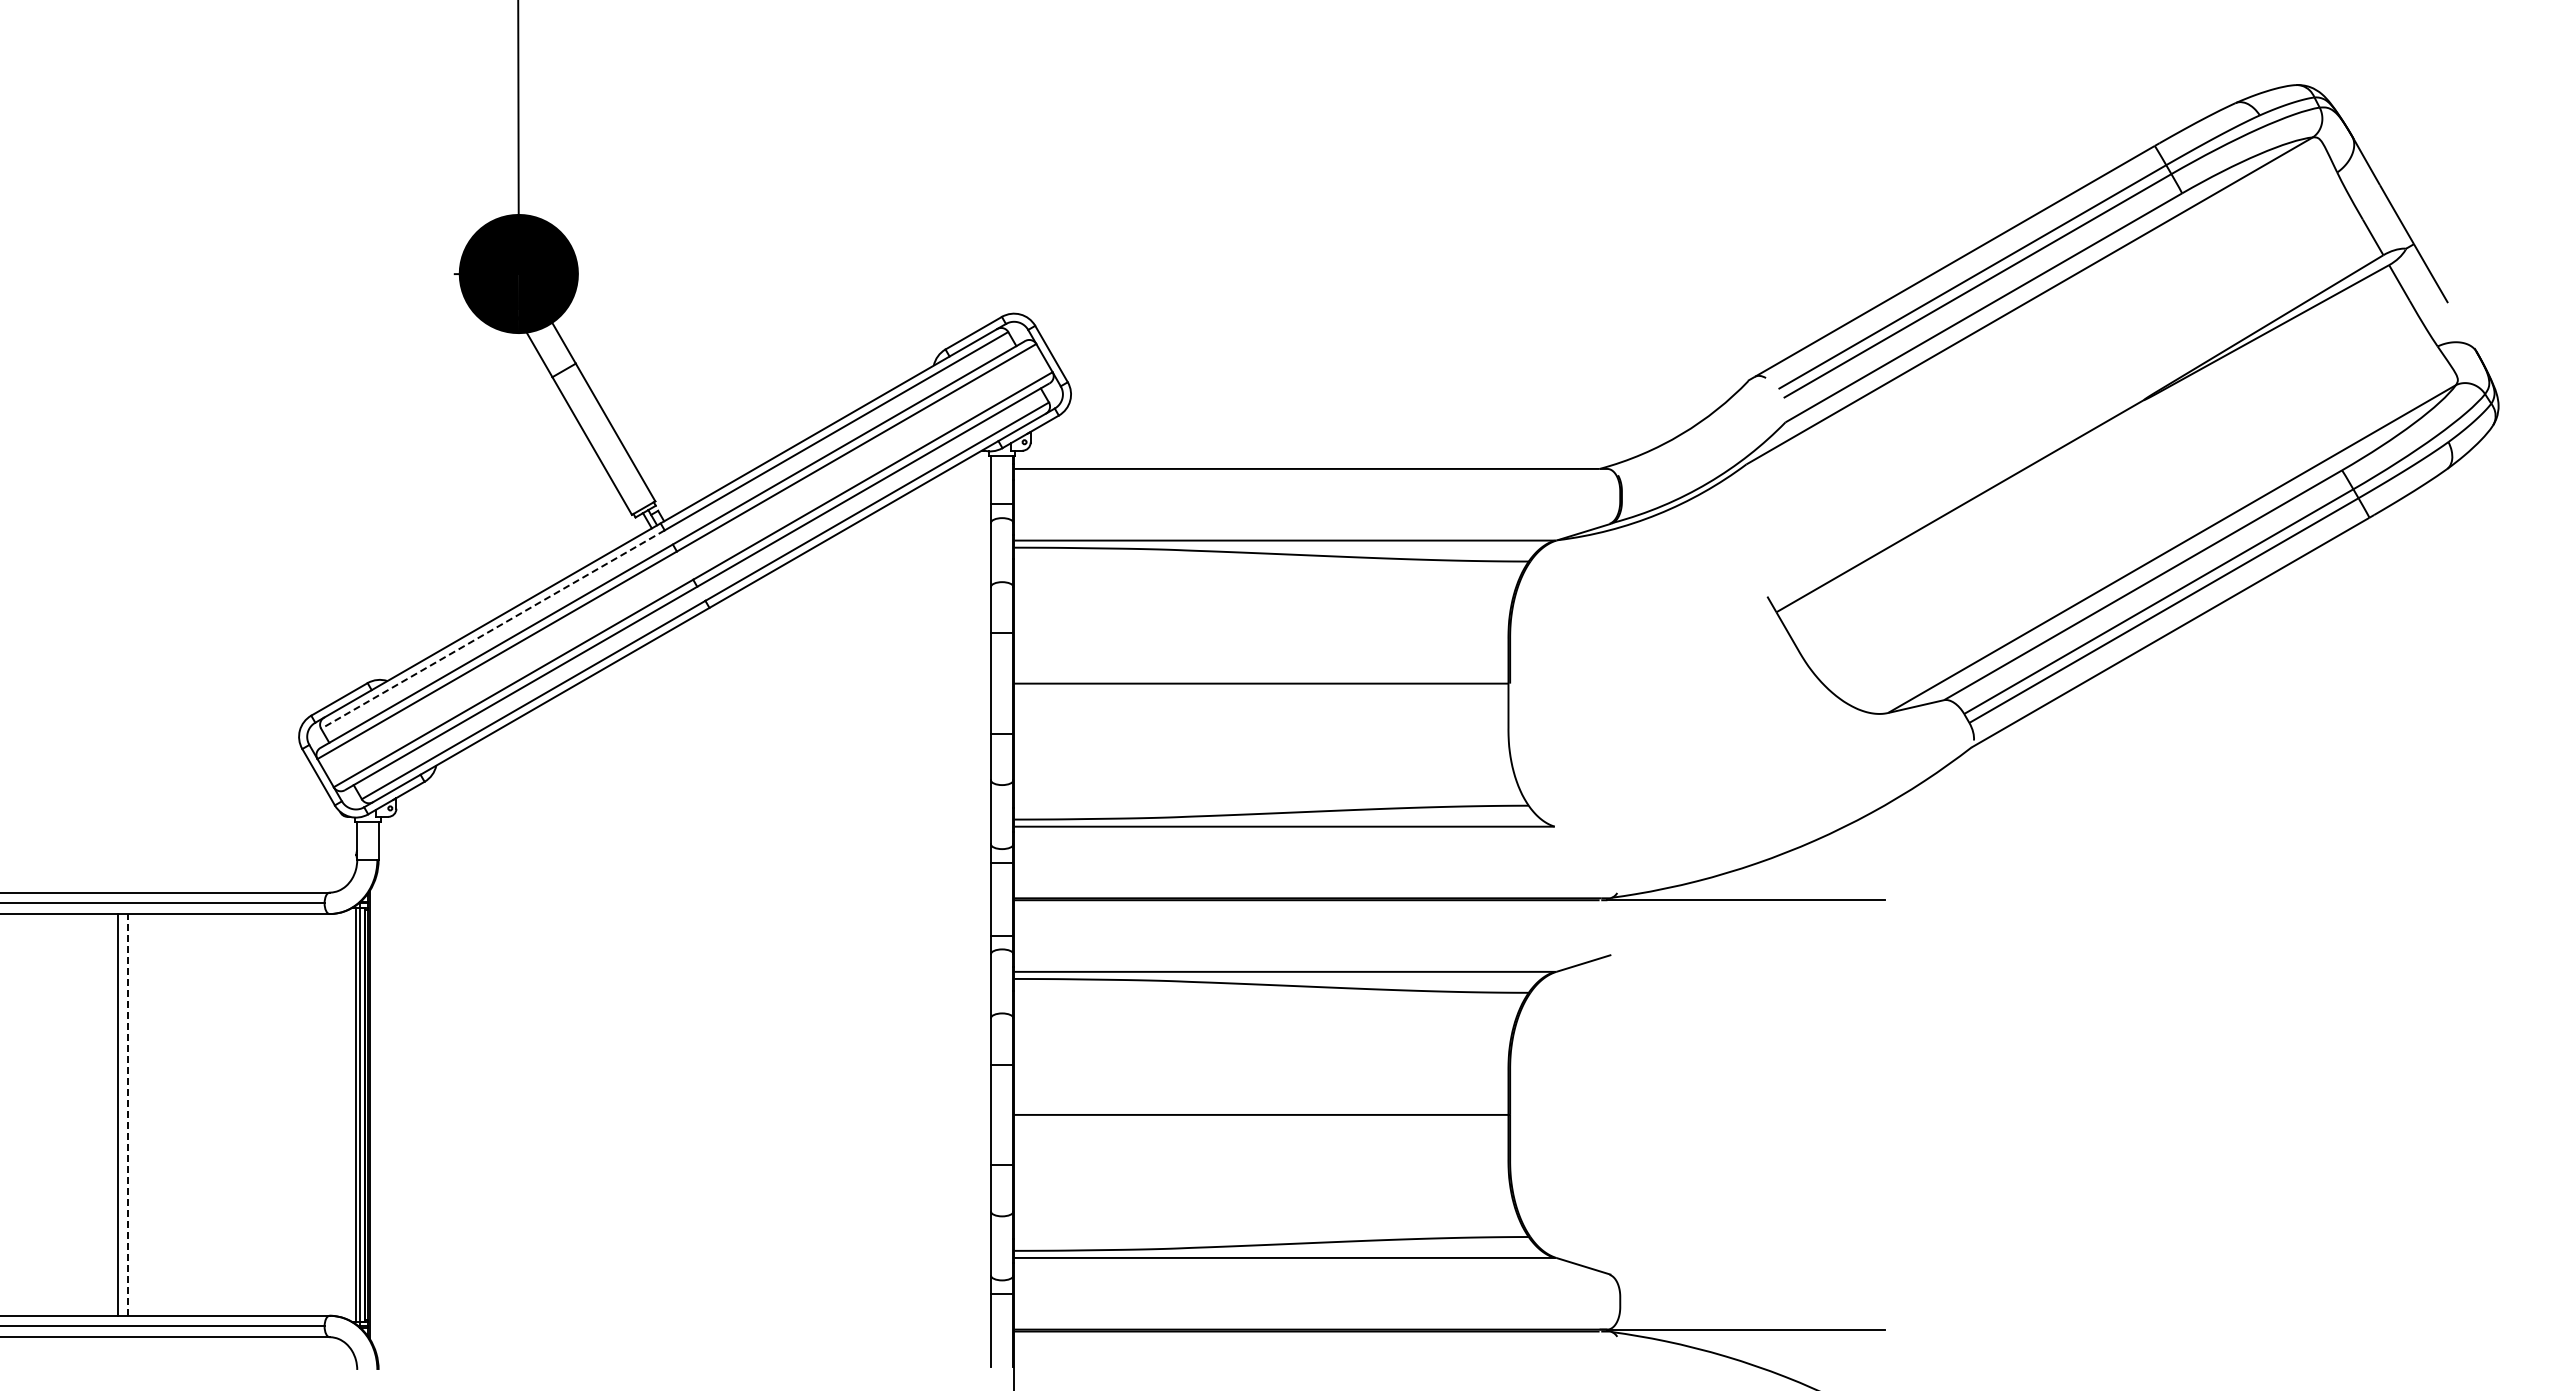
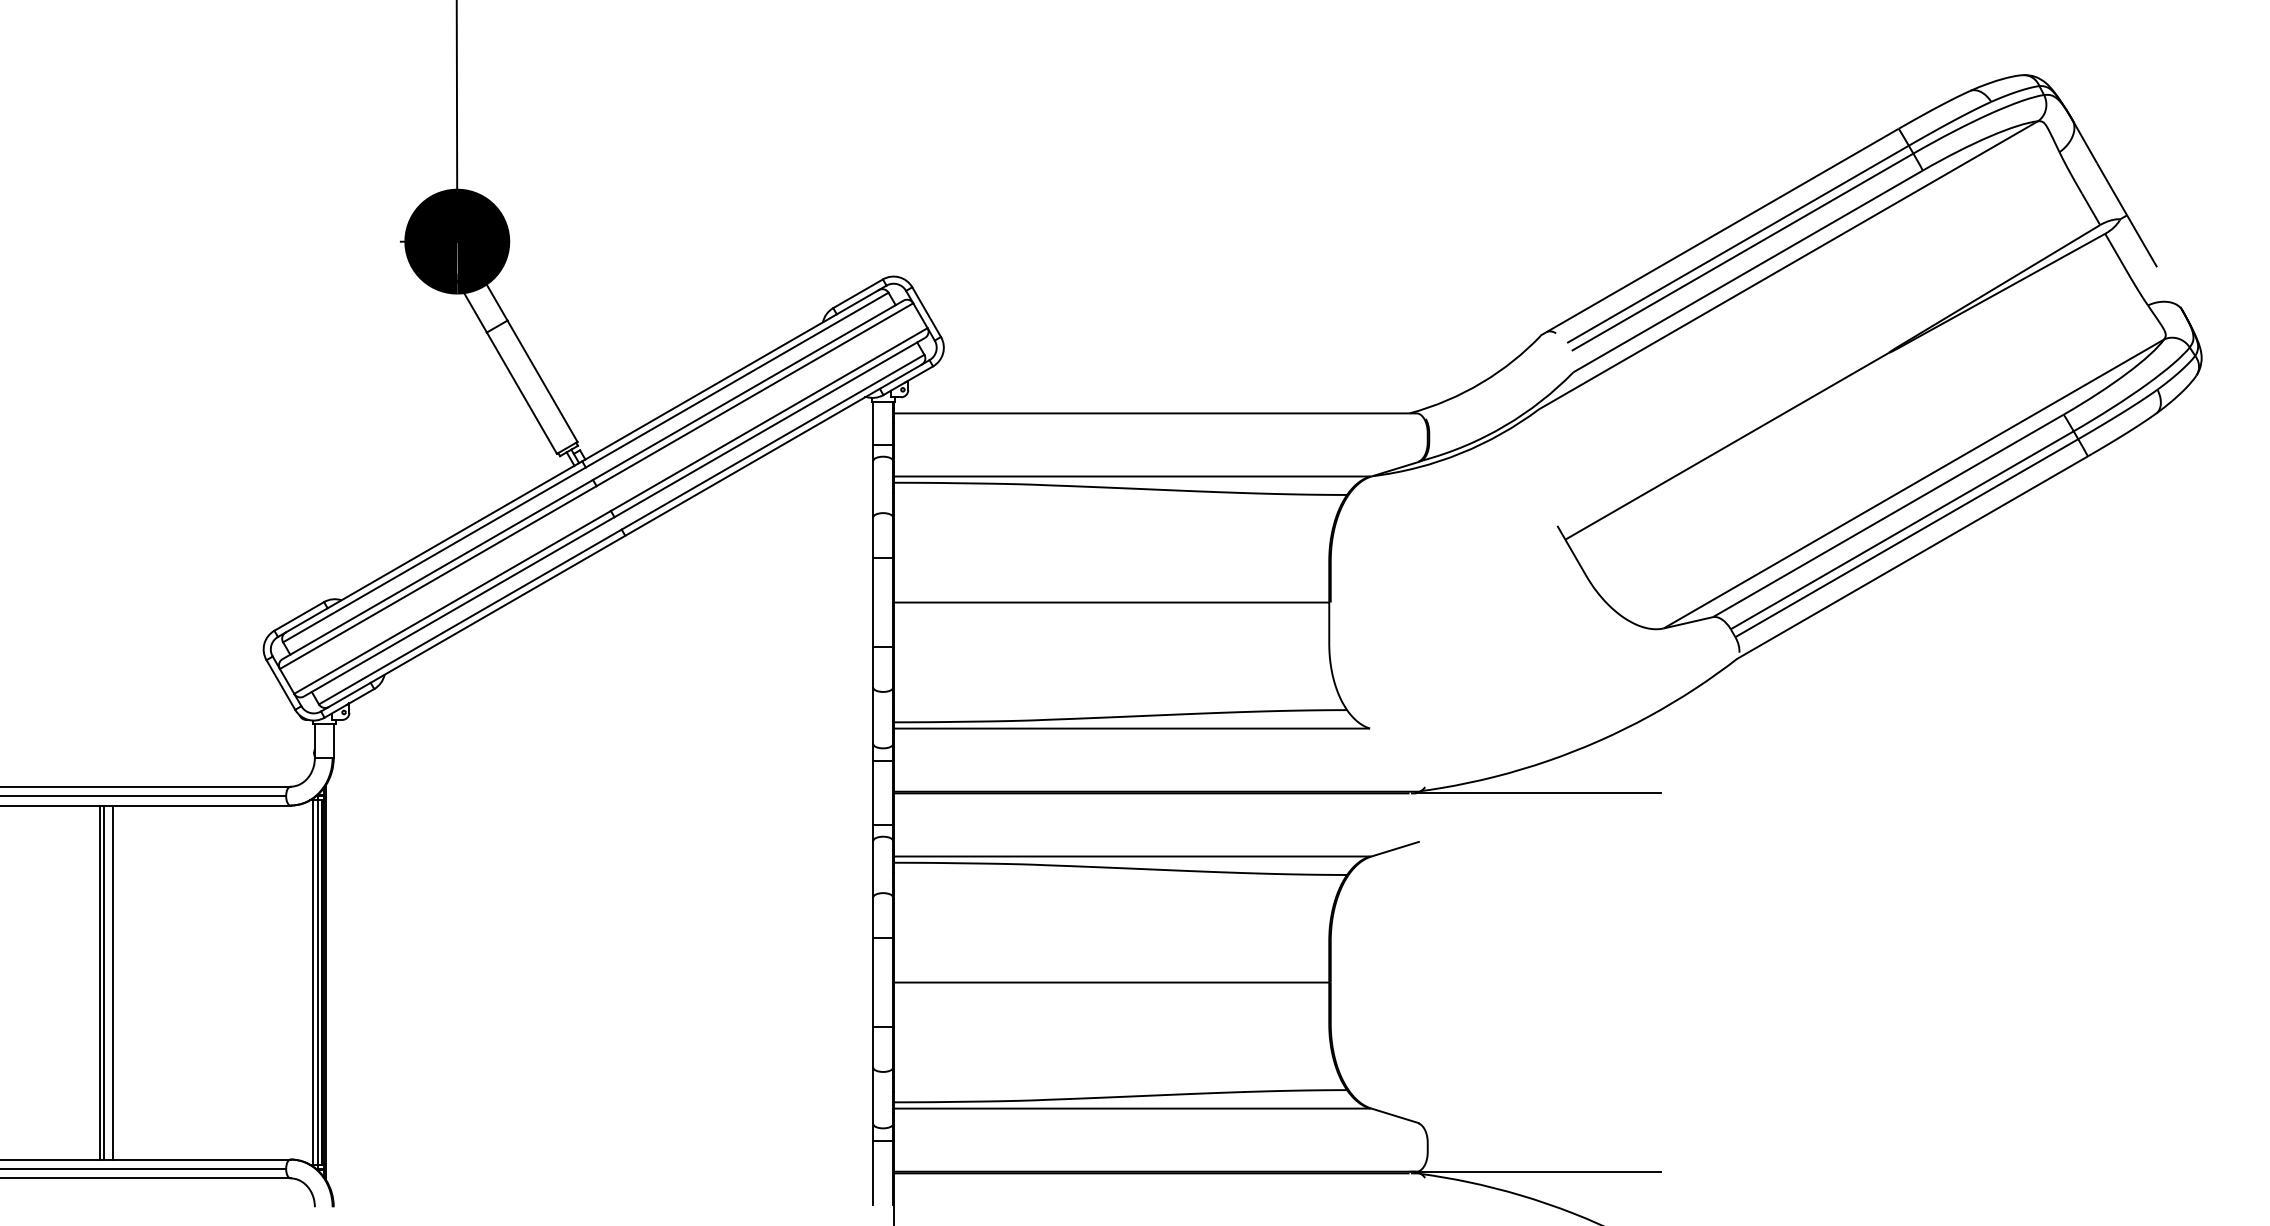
line: (492, 629) -> (434, 554), dashed -> solid
line: (113, 1114) -> (100, 982), added
line: (127, 1114) -> (112, 982), dashed -> solid

